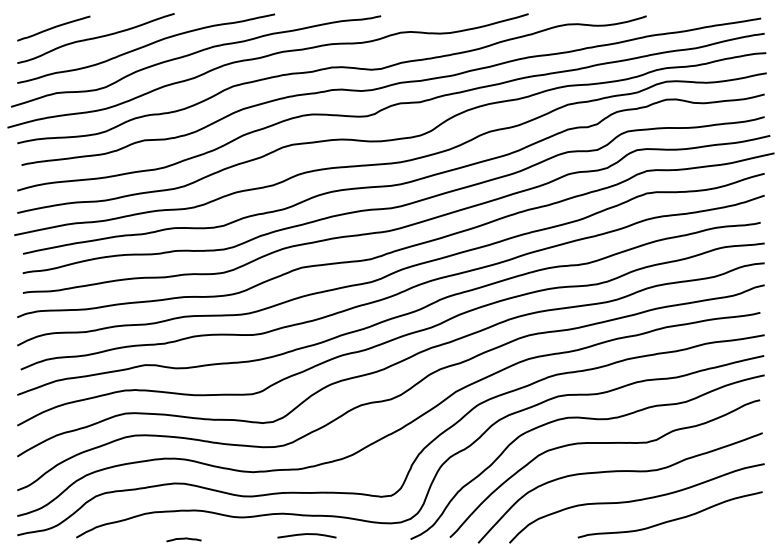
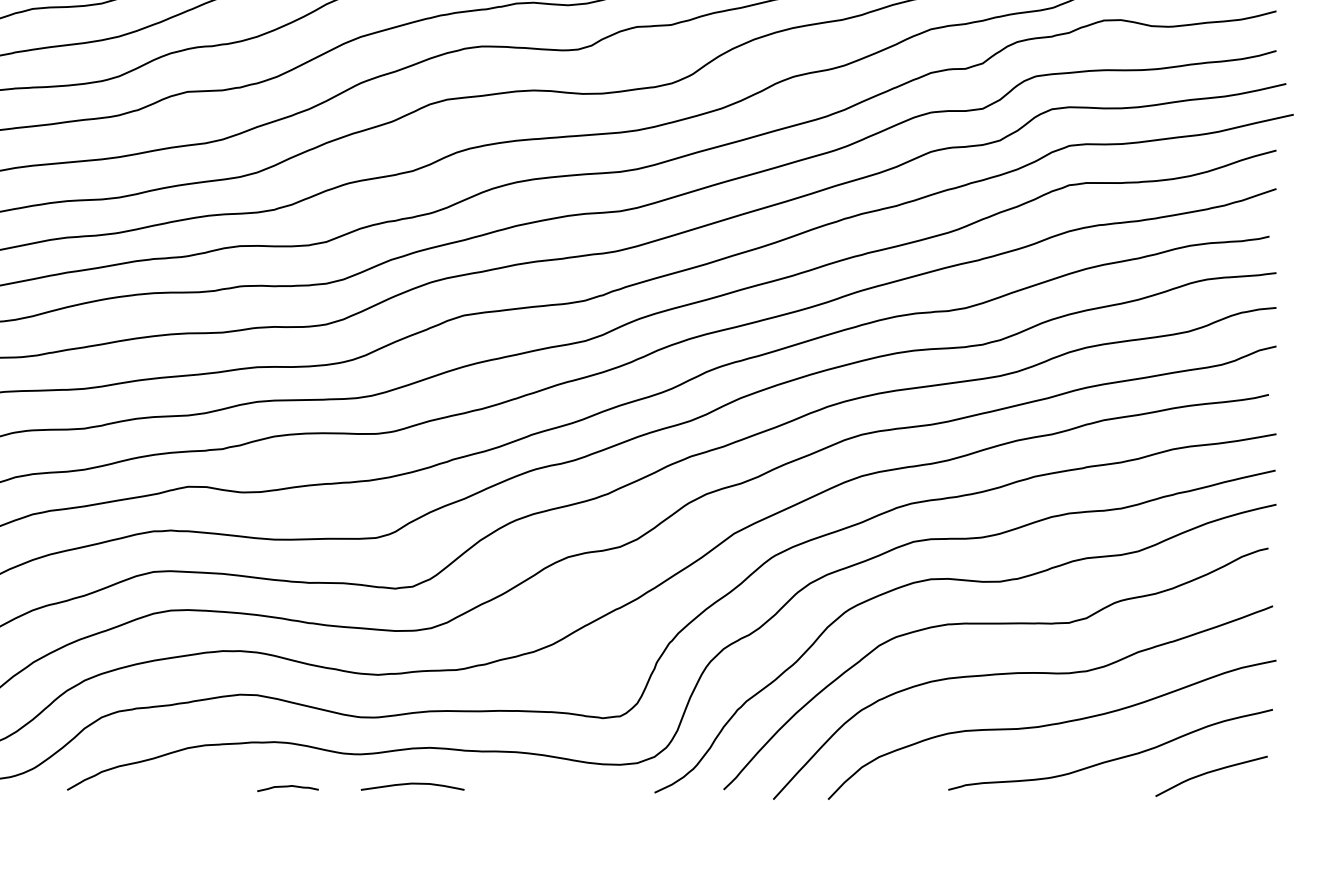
curve: (727, 528) -> (1211, 773), added
curve: (306, 534) -> (411, 784), moved
curve: (183, 539) -> (287, 787), moved

